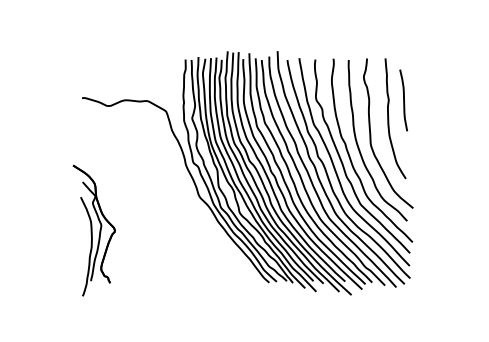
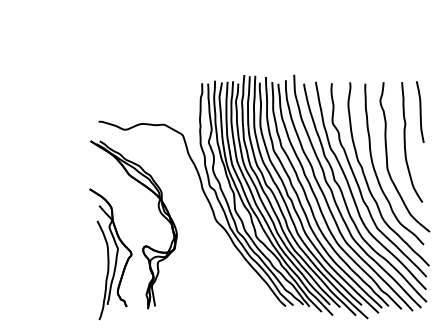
curve: (403, 100) -> (420, 112), moved
part: (128, 221) -> (145, 245), added

